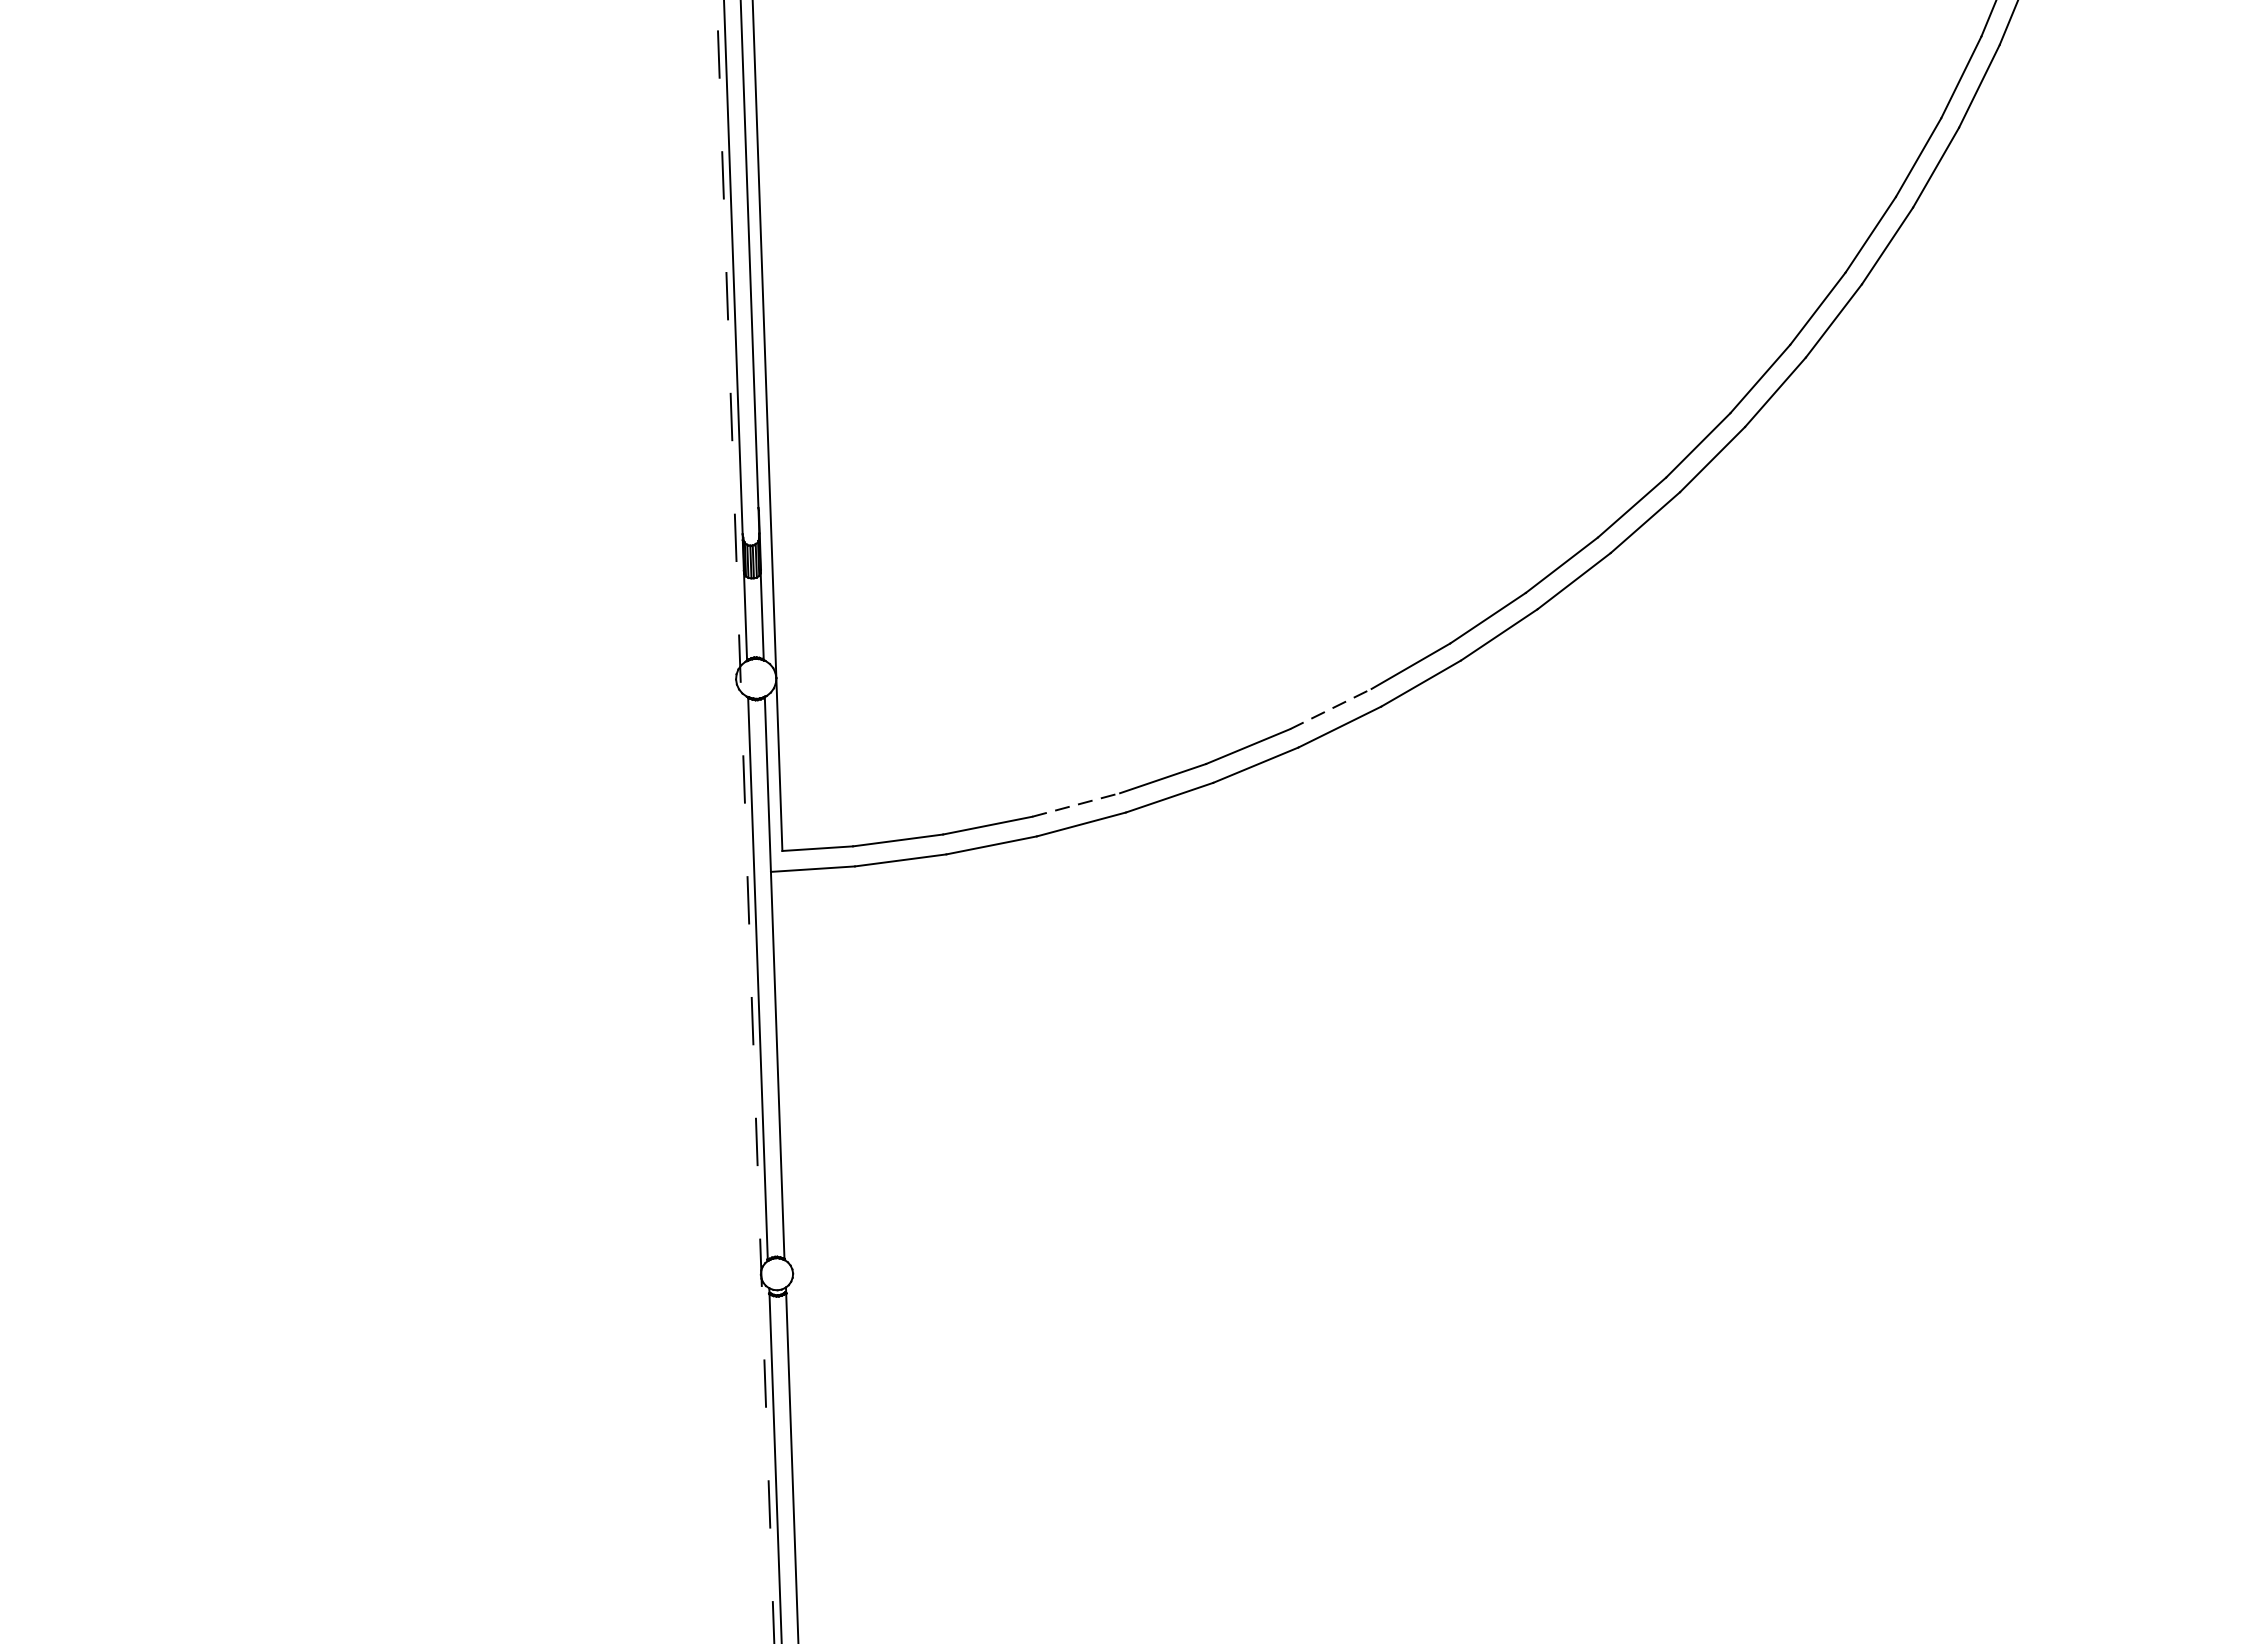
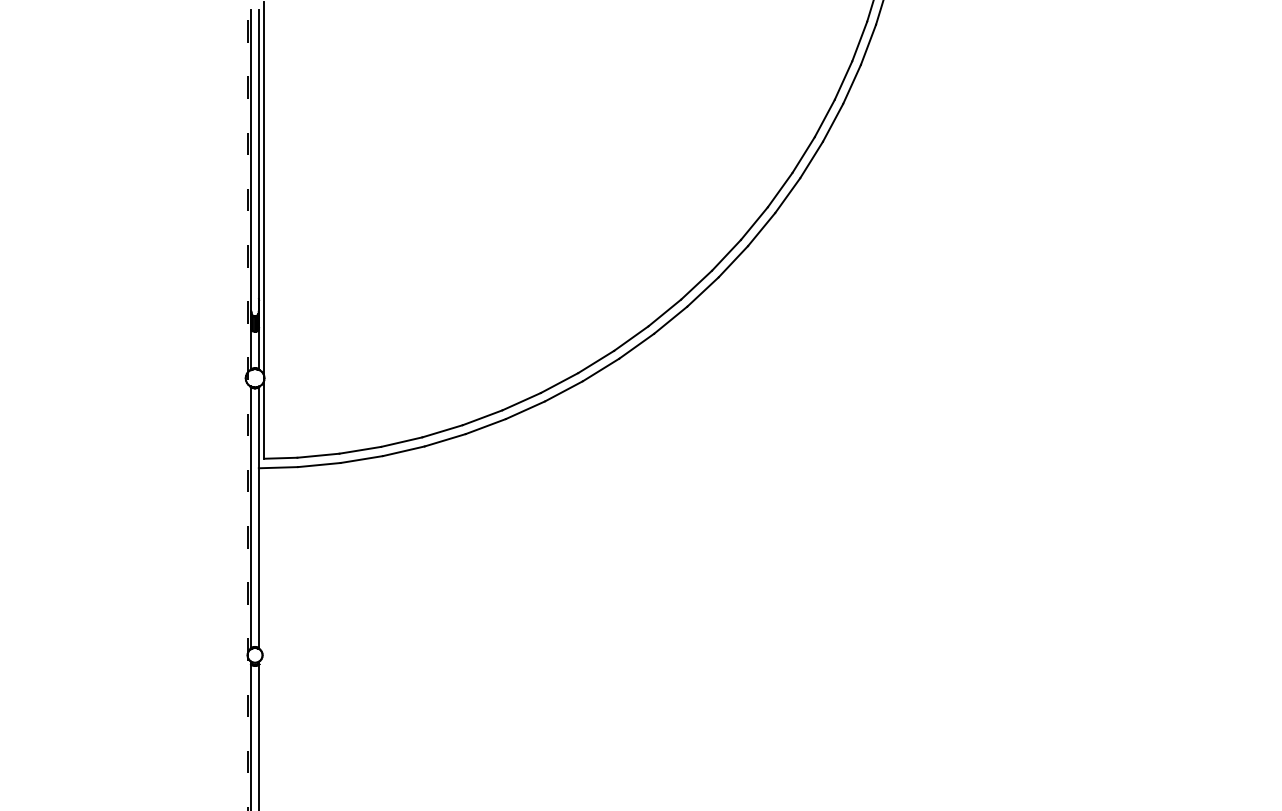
line: (1332, 708) -> (522, 401), dashed -> solid
line: (1077, 805) -> (402, 442), dashed -> solid

